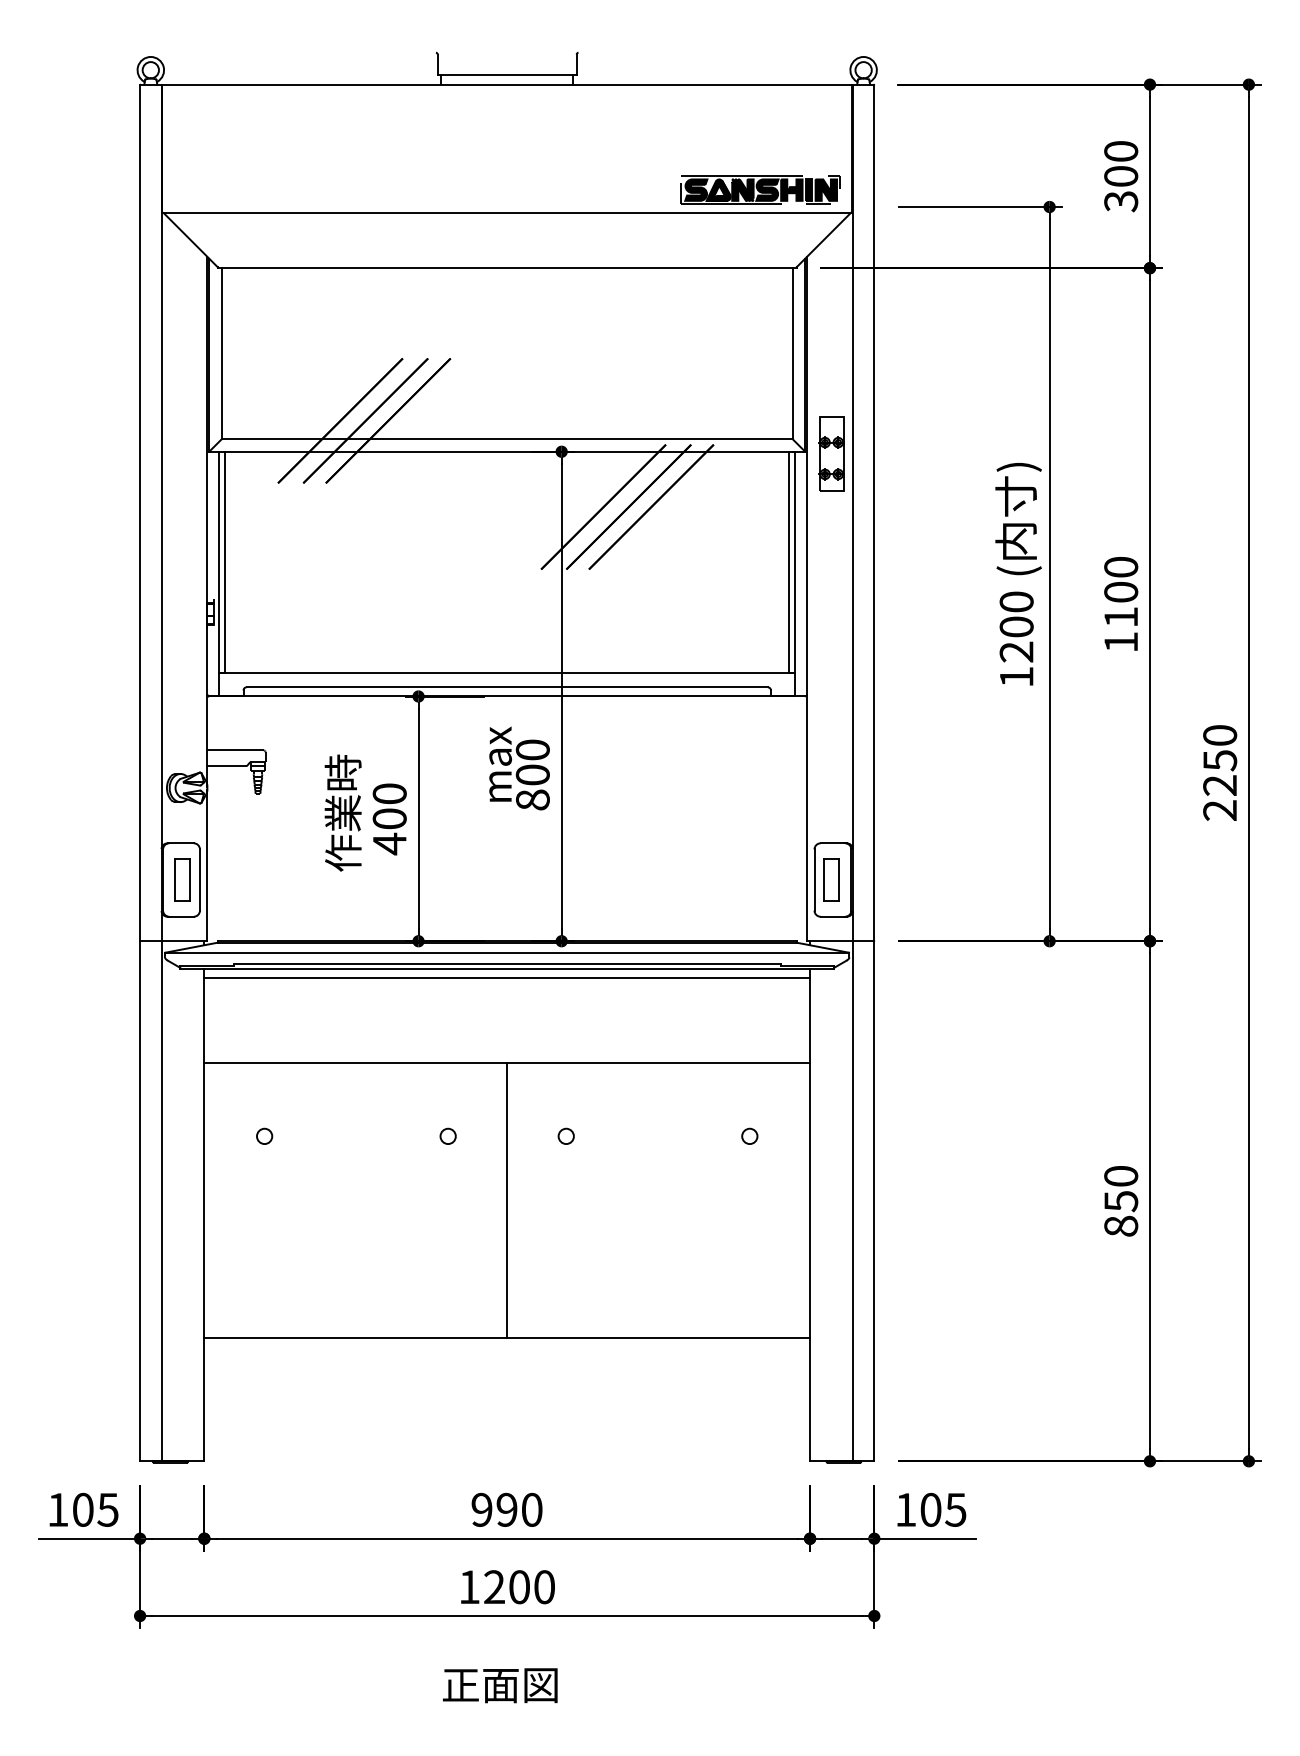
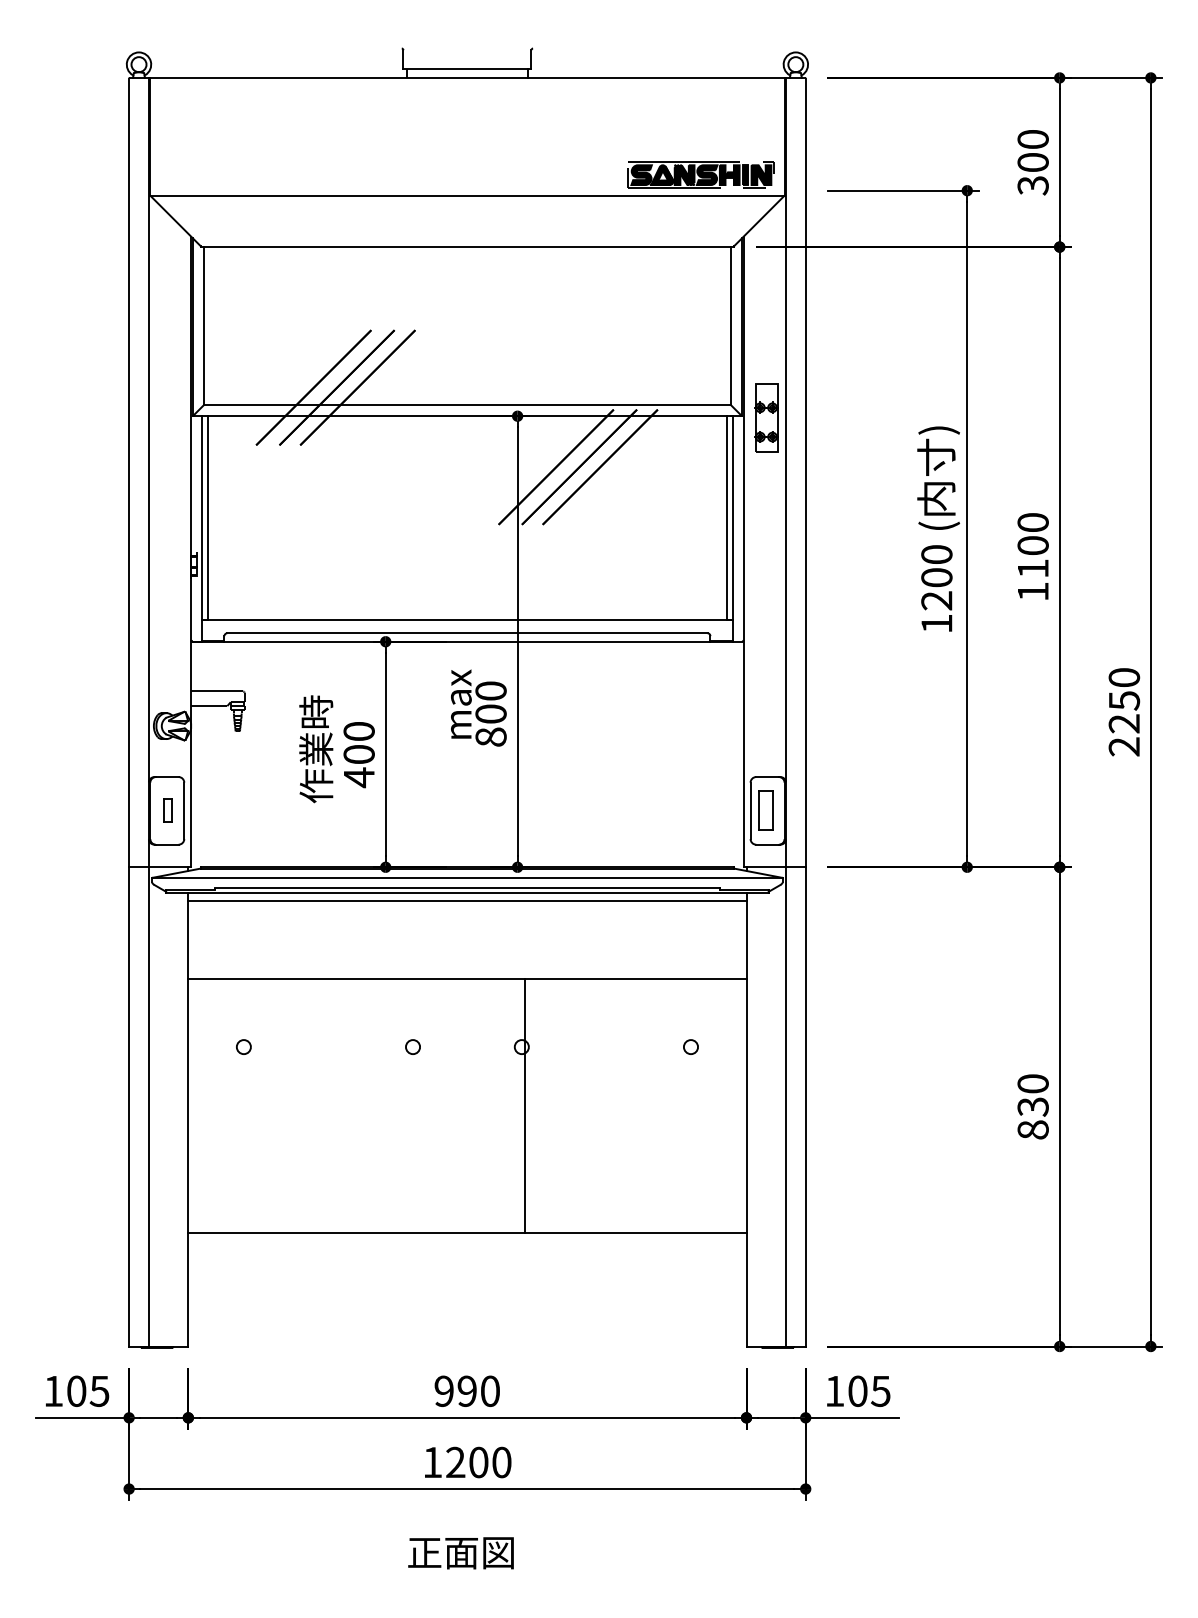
part: (181, 879) -> (167, 810), size x0.6
line: (507, 1200) -> (525, 1106), moved
text: (1120, 1200) -> (1032, 1106), 850 -> 830

